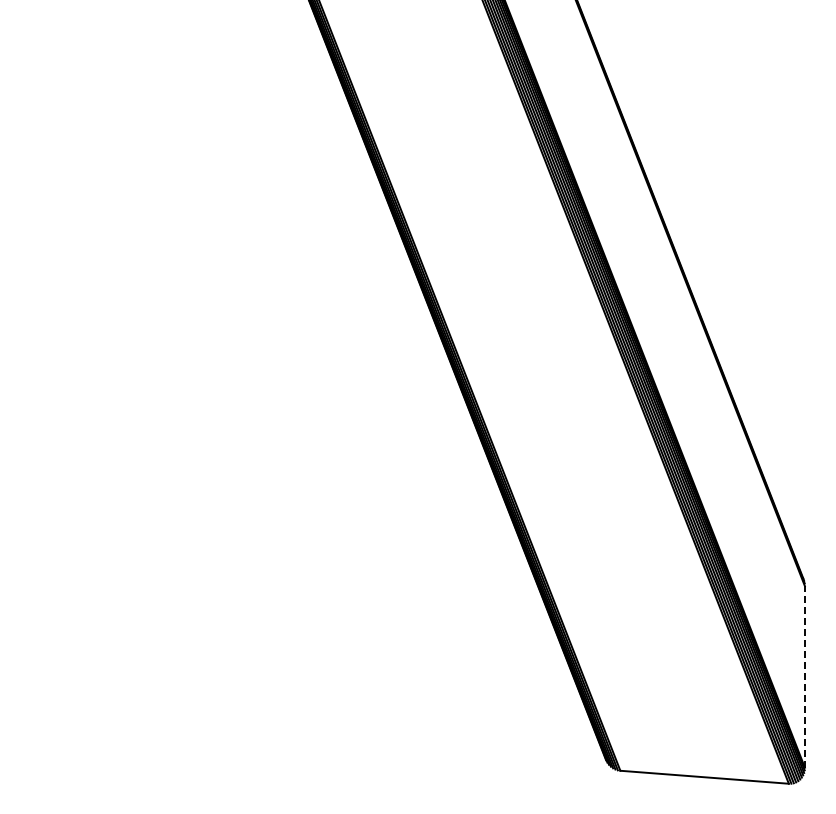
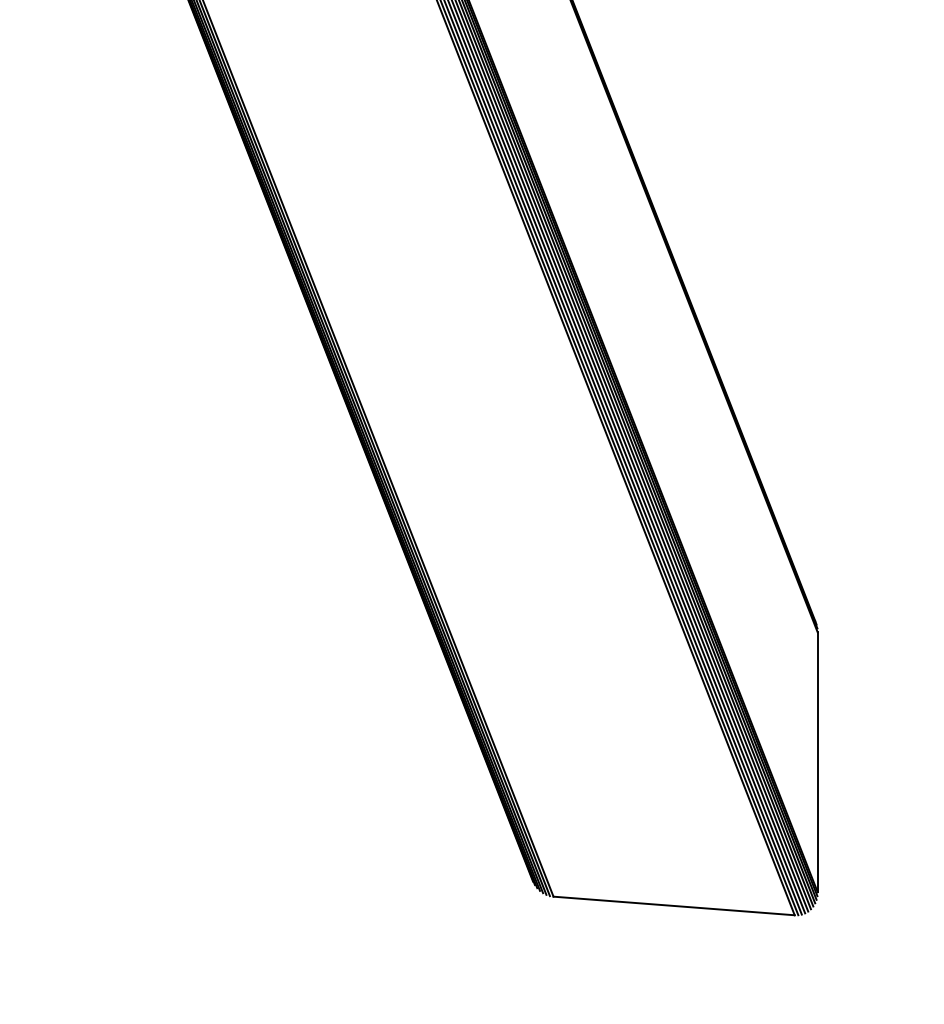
line: (804, 676) -> (817, 761), dashed -> solid

